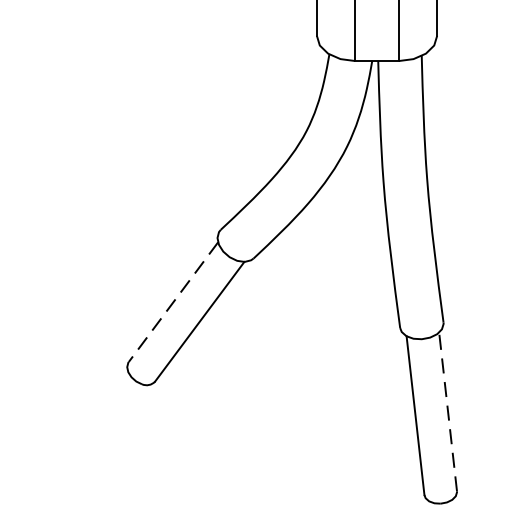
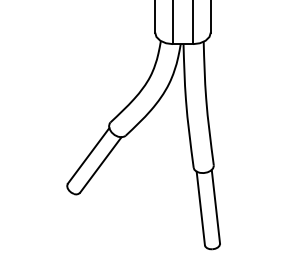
line: (173, 301) -> (88, 155), dashed -> solid
line: (447, 411) -> (215, 206), dashed -> solid

